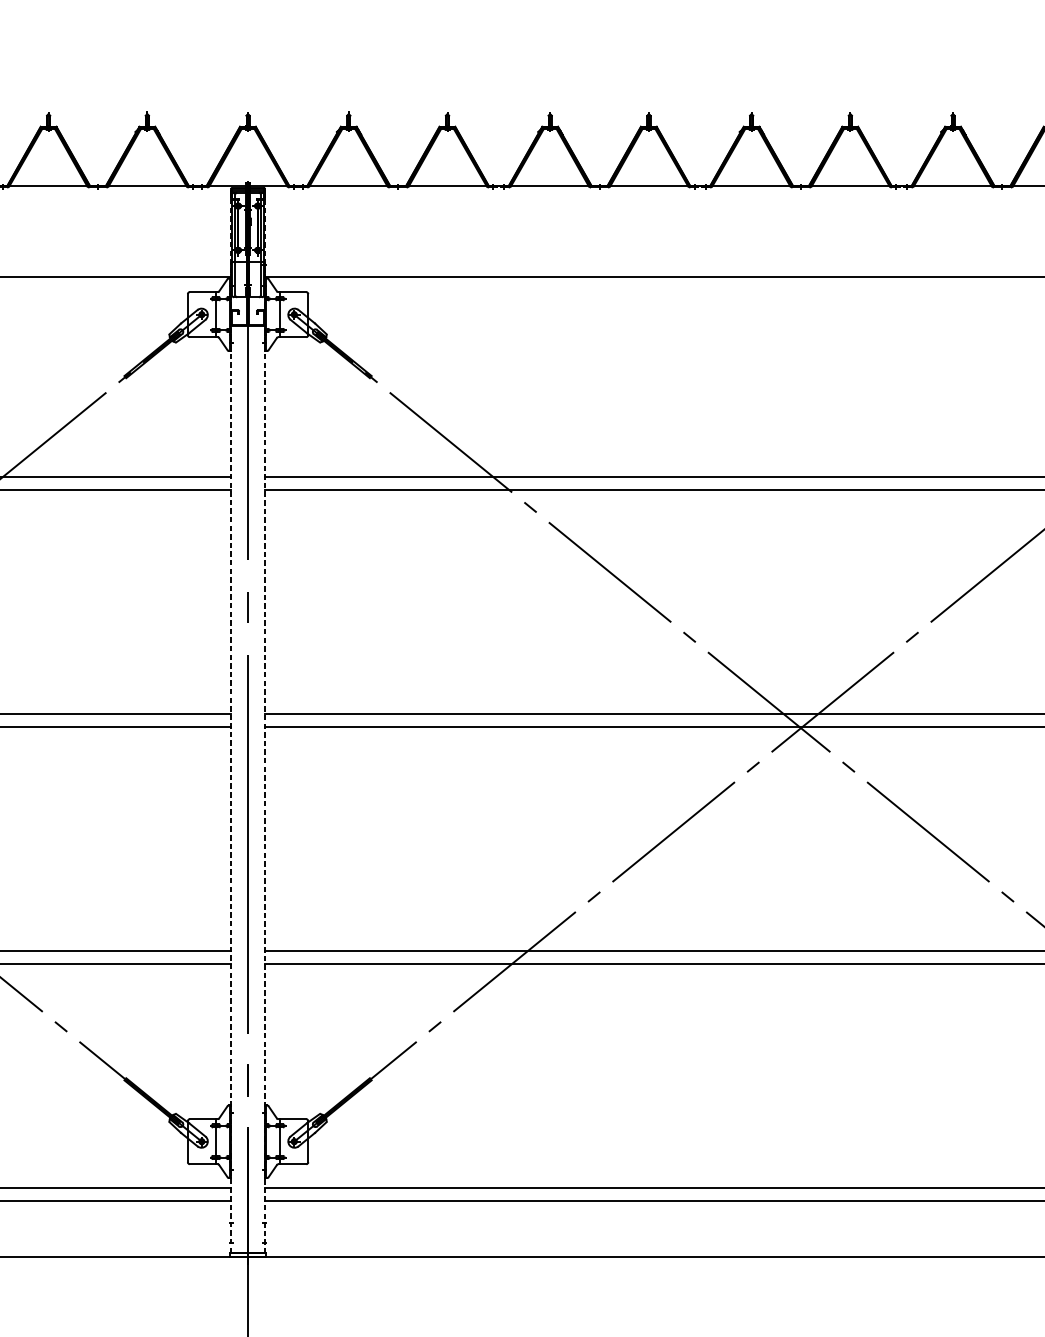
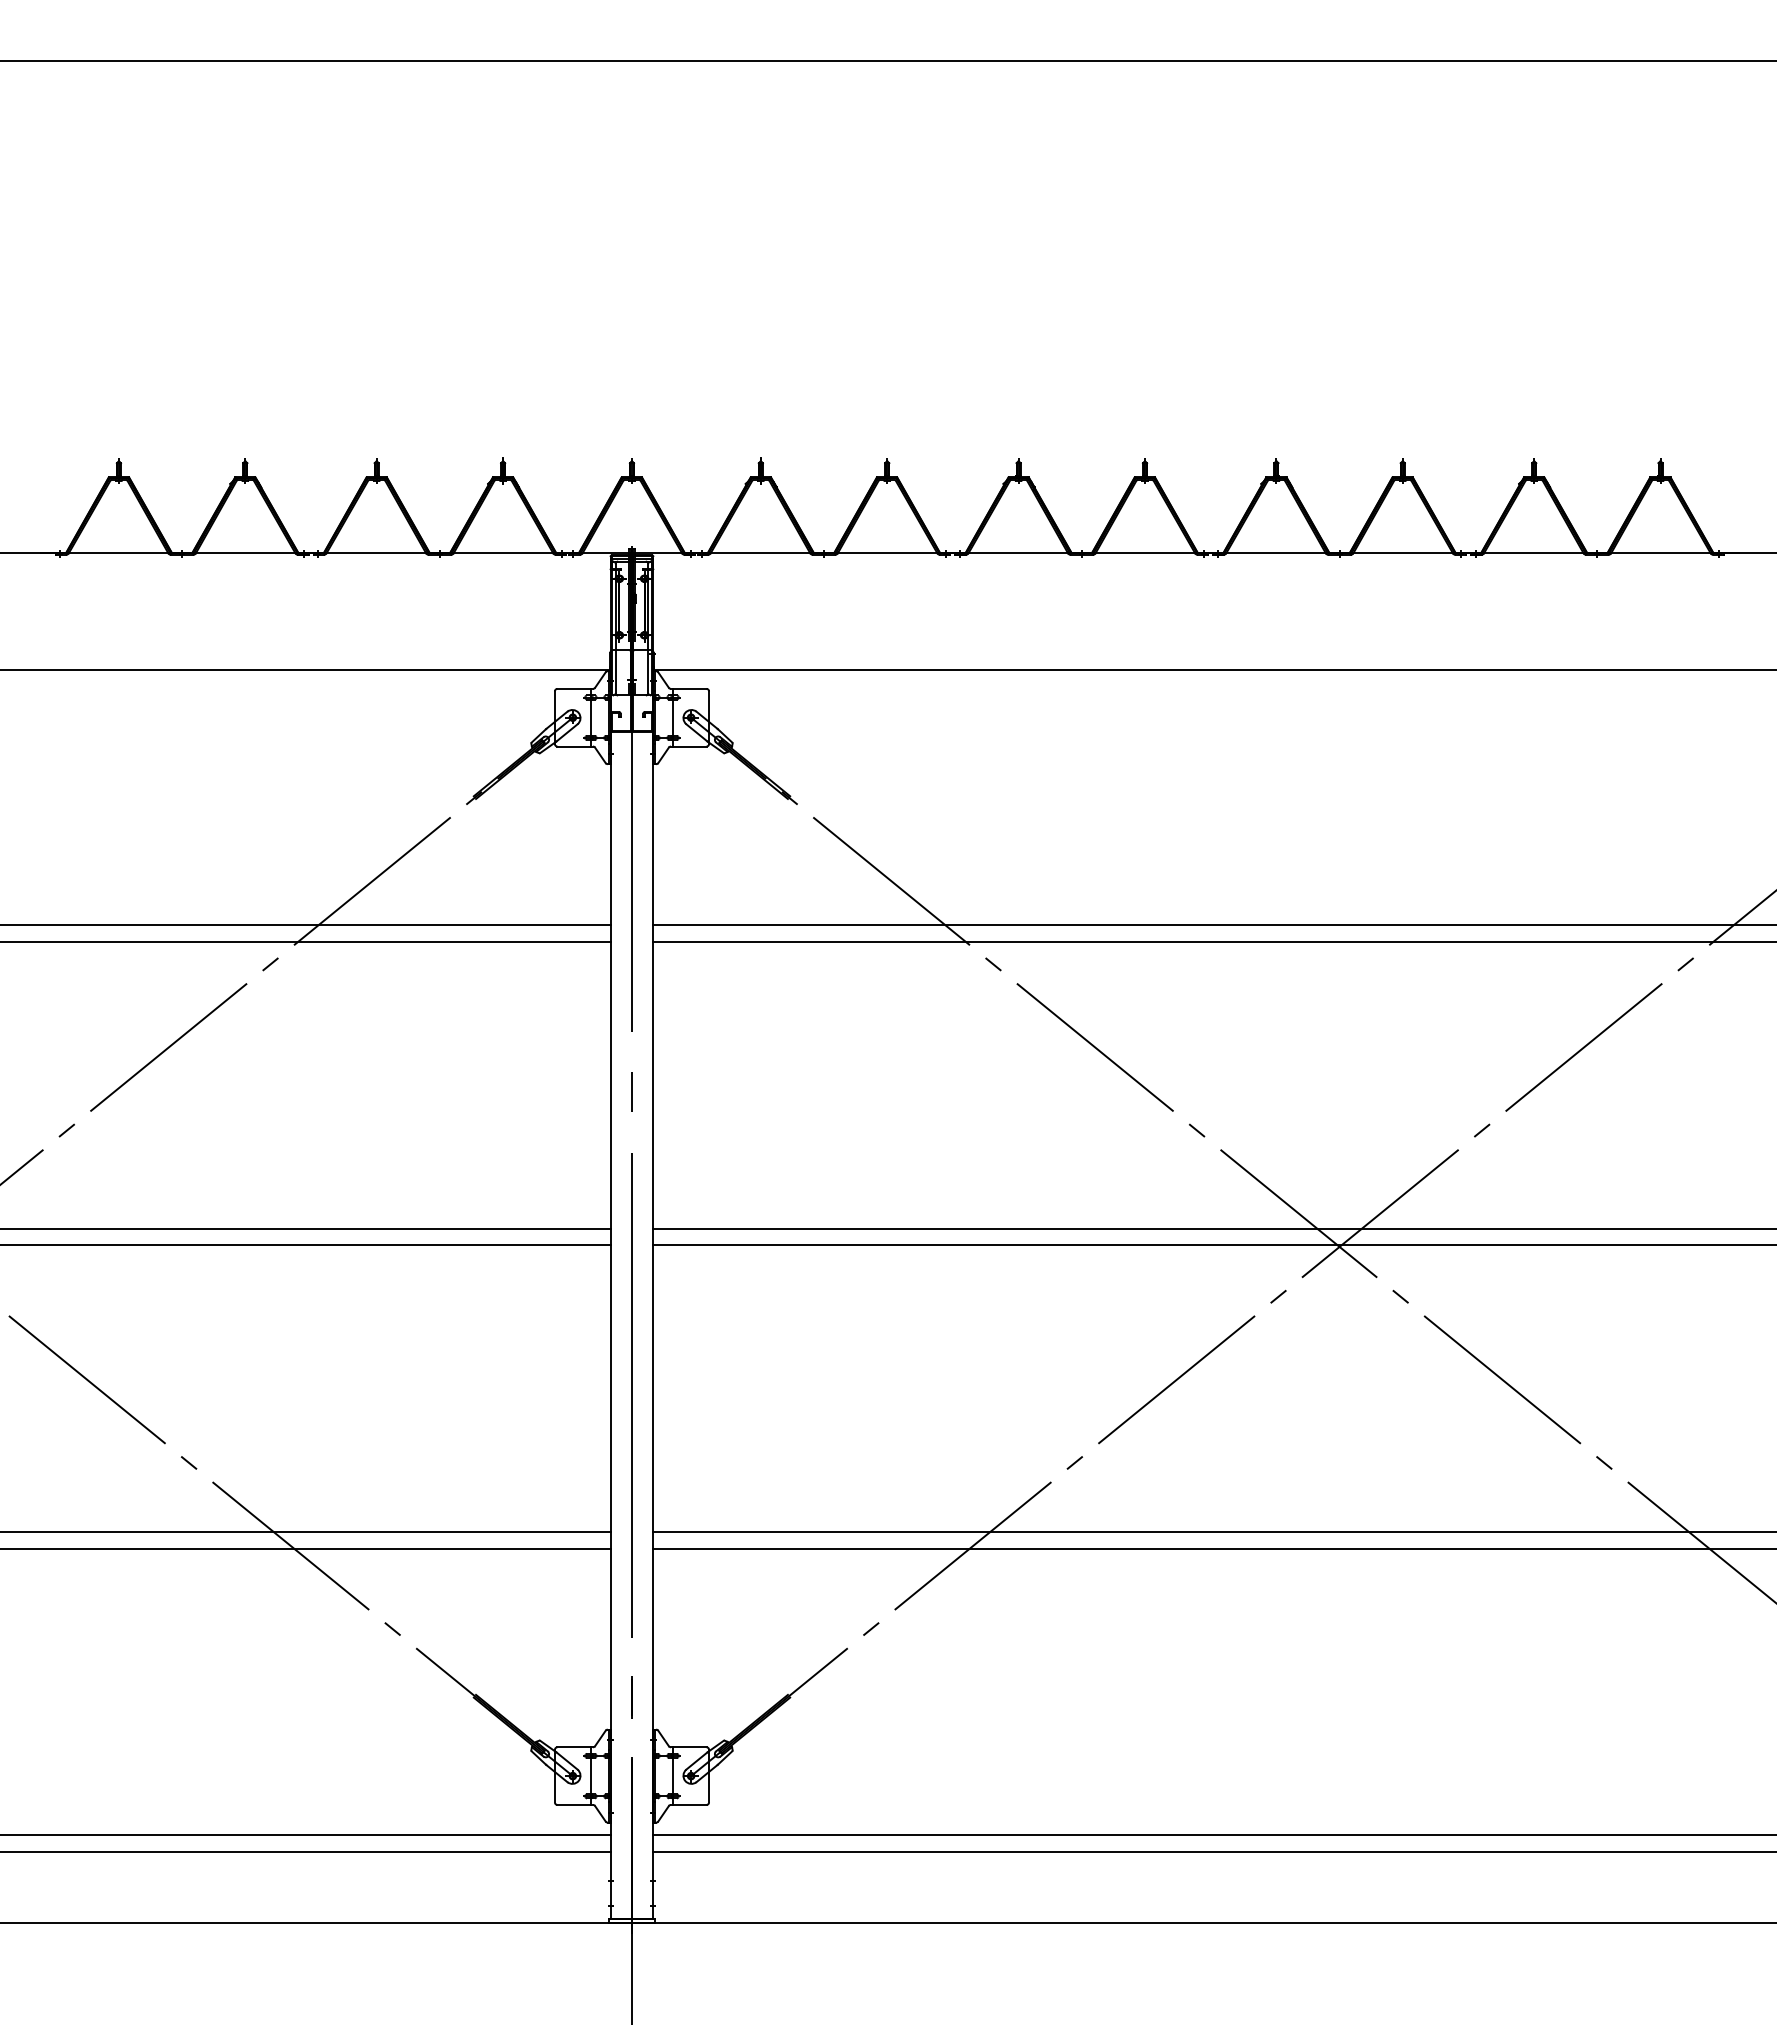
line: (231, 721) -> (610, 1238), dashed -> solid
line: (264, 721) -> (653, 1238), dashed -> solid

